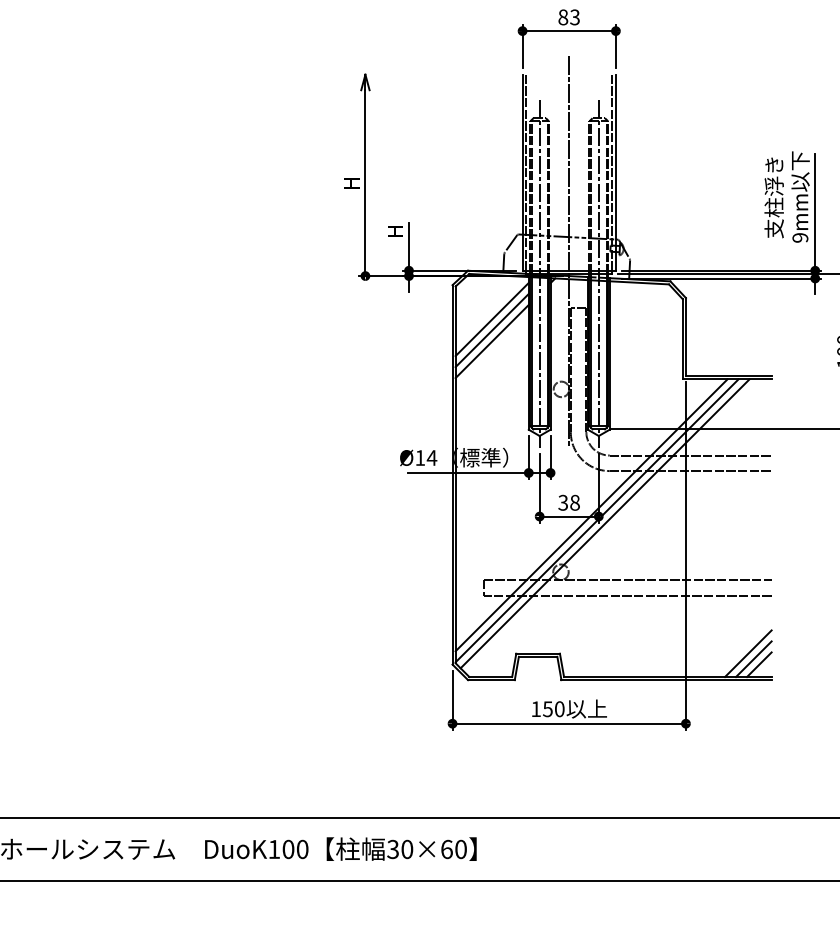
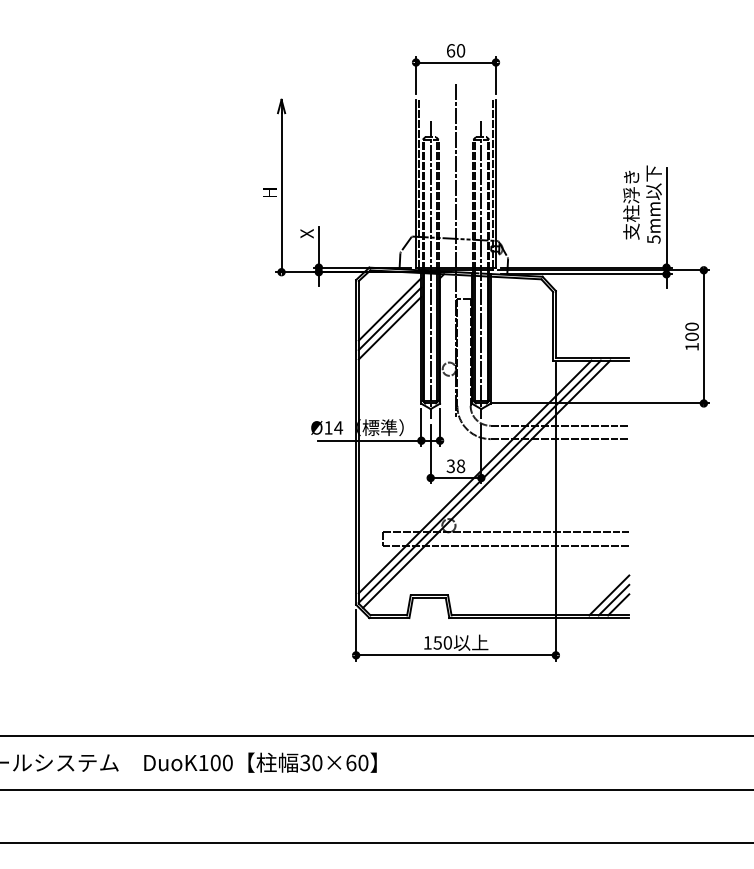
text: (568, 17) -> (455, 50), 83 -> 60
text: (394, 230) -> (306, 233), H -> X
text: (799, 237) -> (653, 239), 9mm -> 5mm

